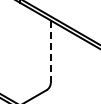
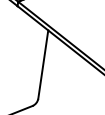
line: (50, 52) -> (42, 65), dashed -> solid

